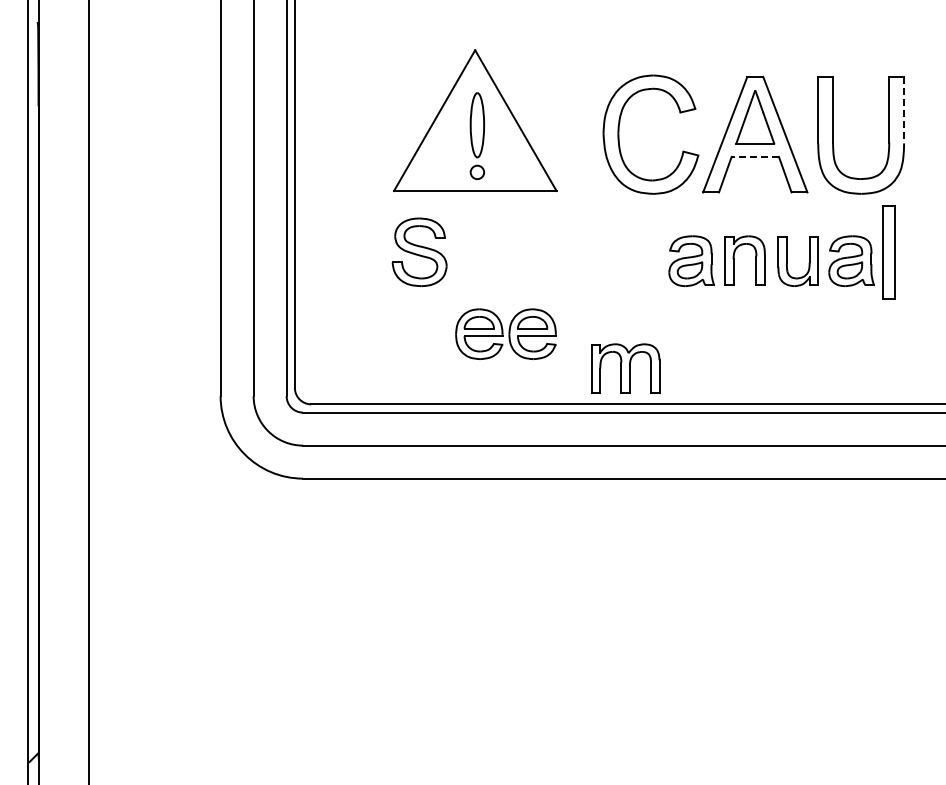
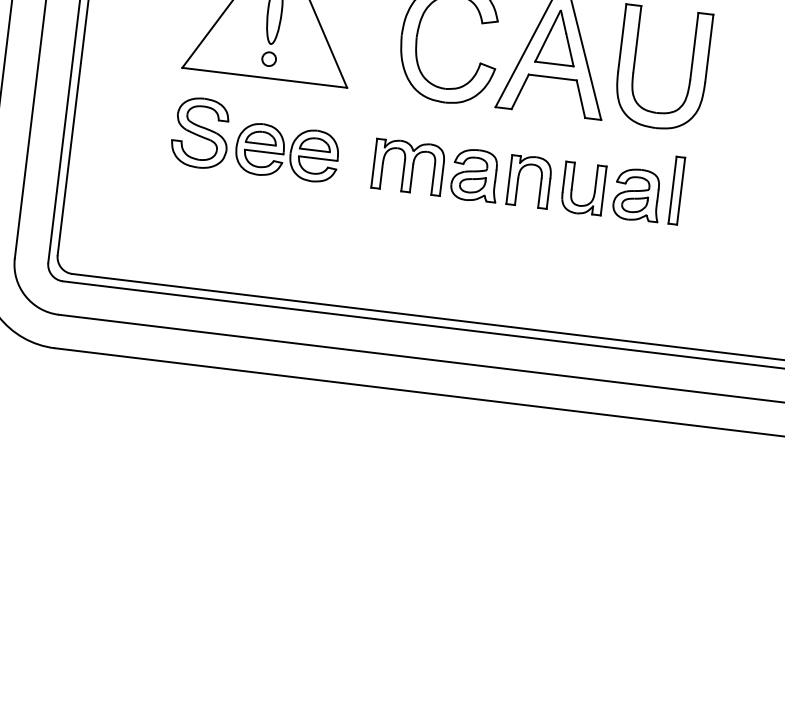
line: (904, 110) -> (709, 48), dashed -> solid
line: (755, 156) -> (553, 77), dashed -> solid
part: (889, 251) -> (677, 189), size x0.71
part: (505, 333) -> (286, 151), moved
part: (625, 368) -> (408, 166), moved

